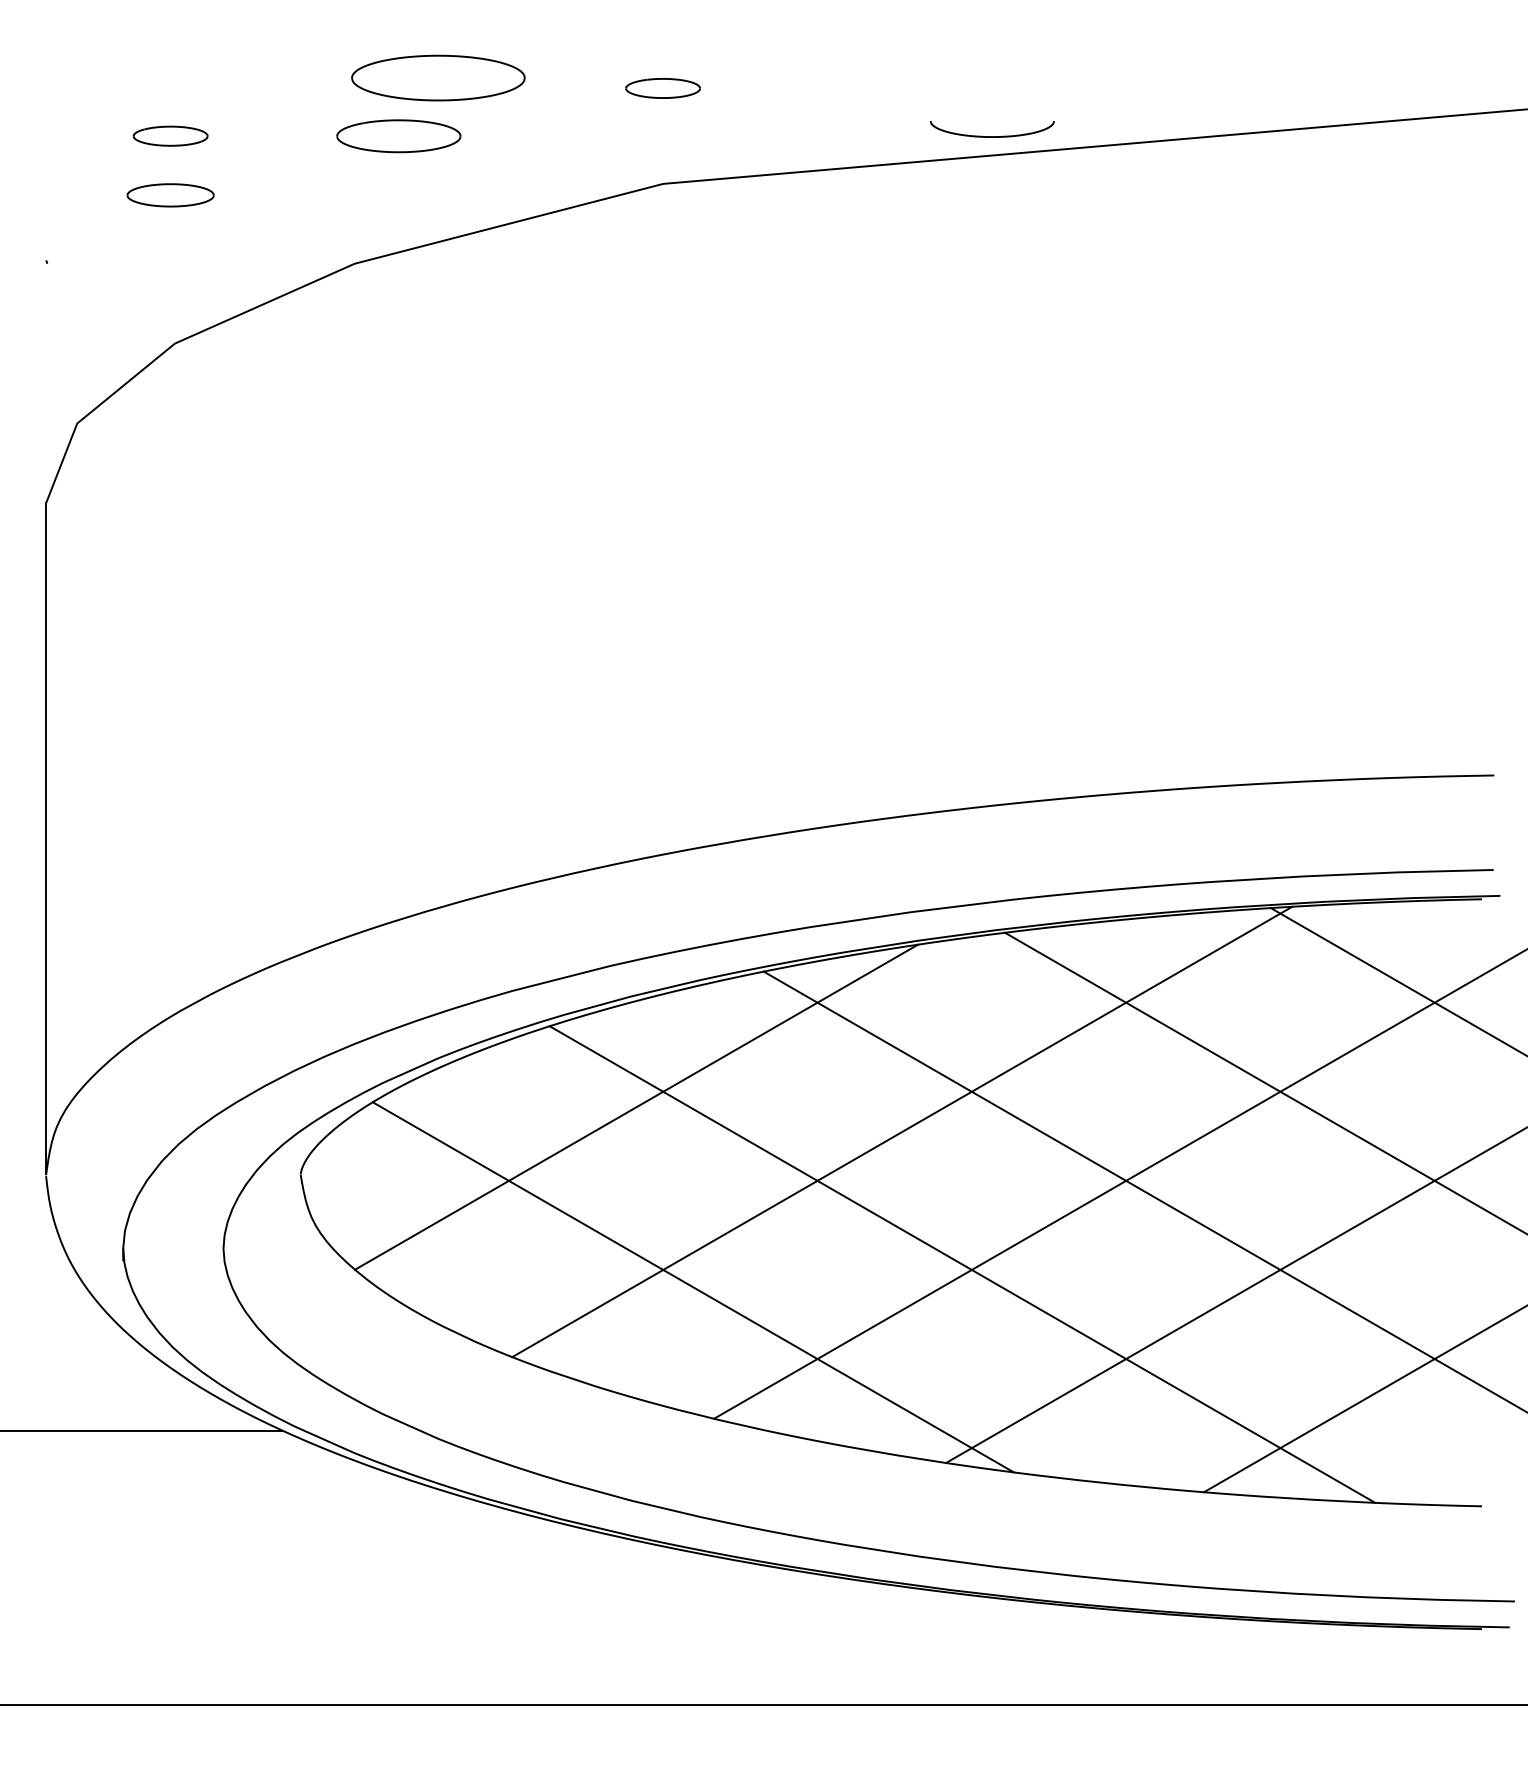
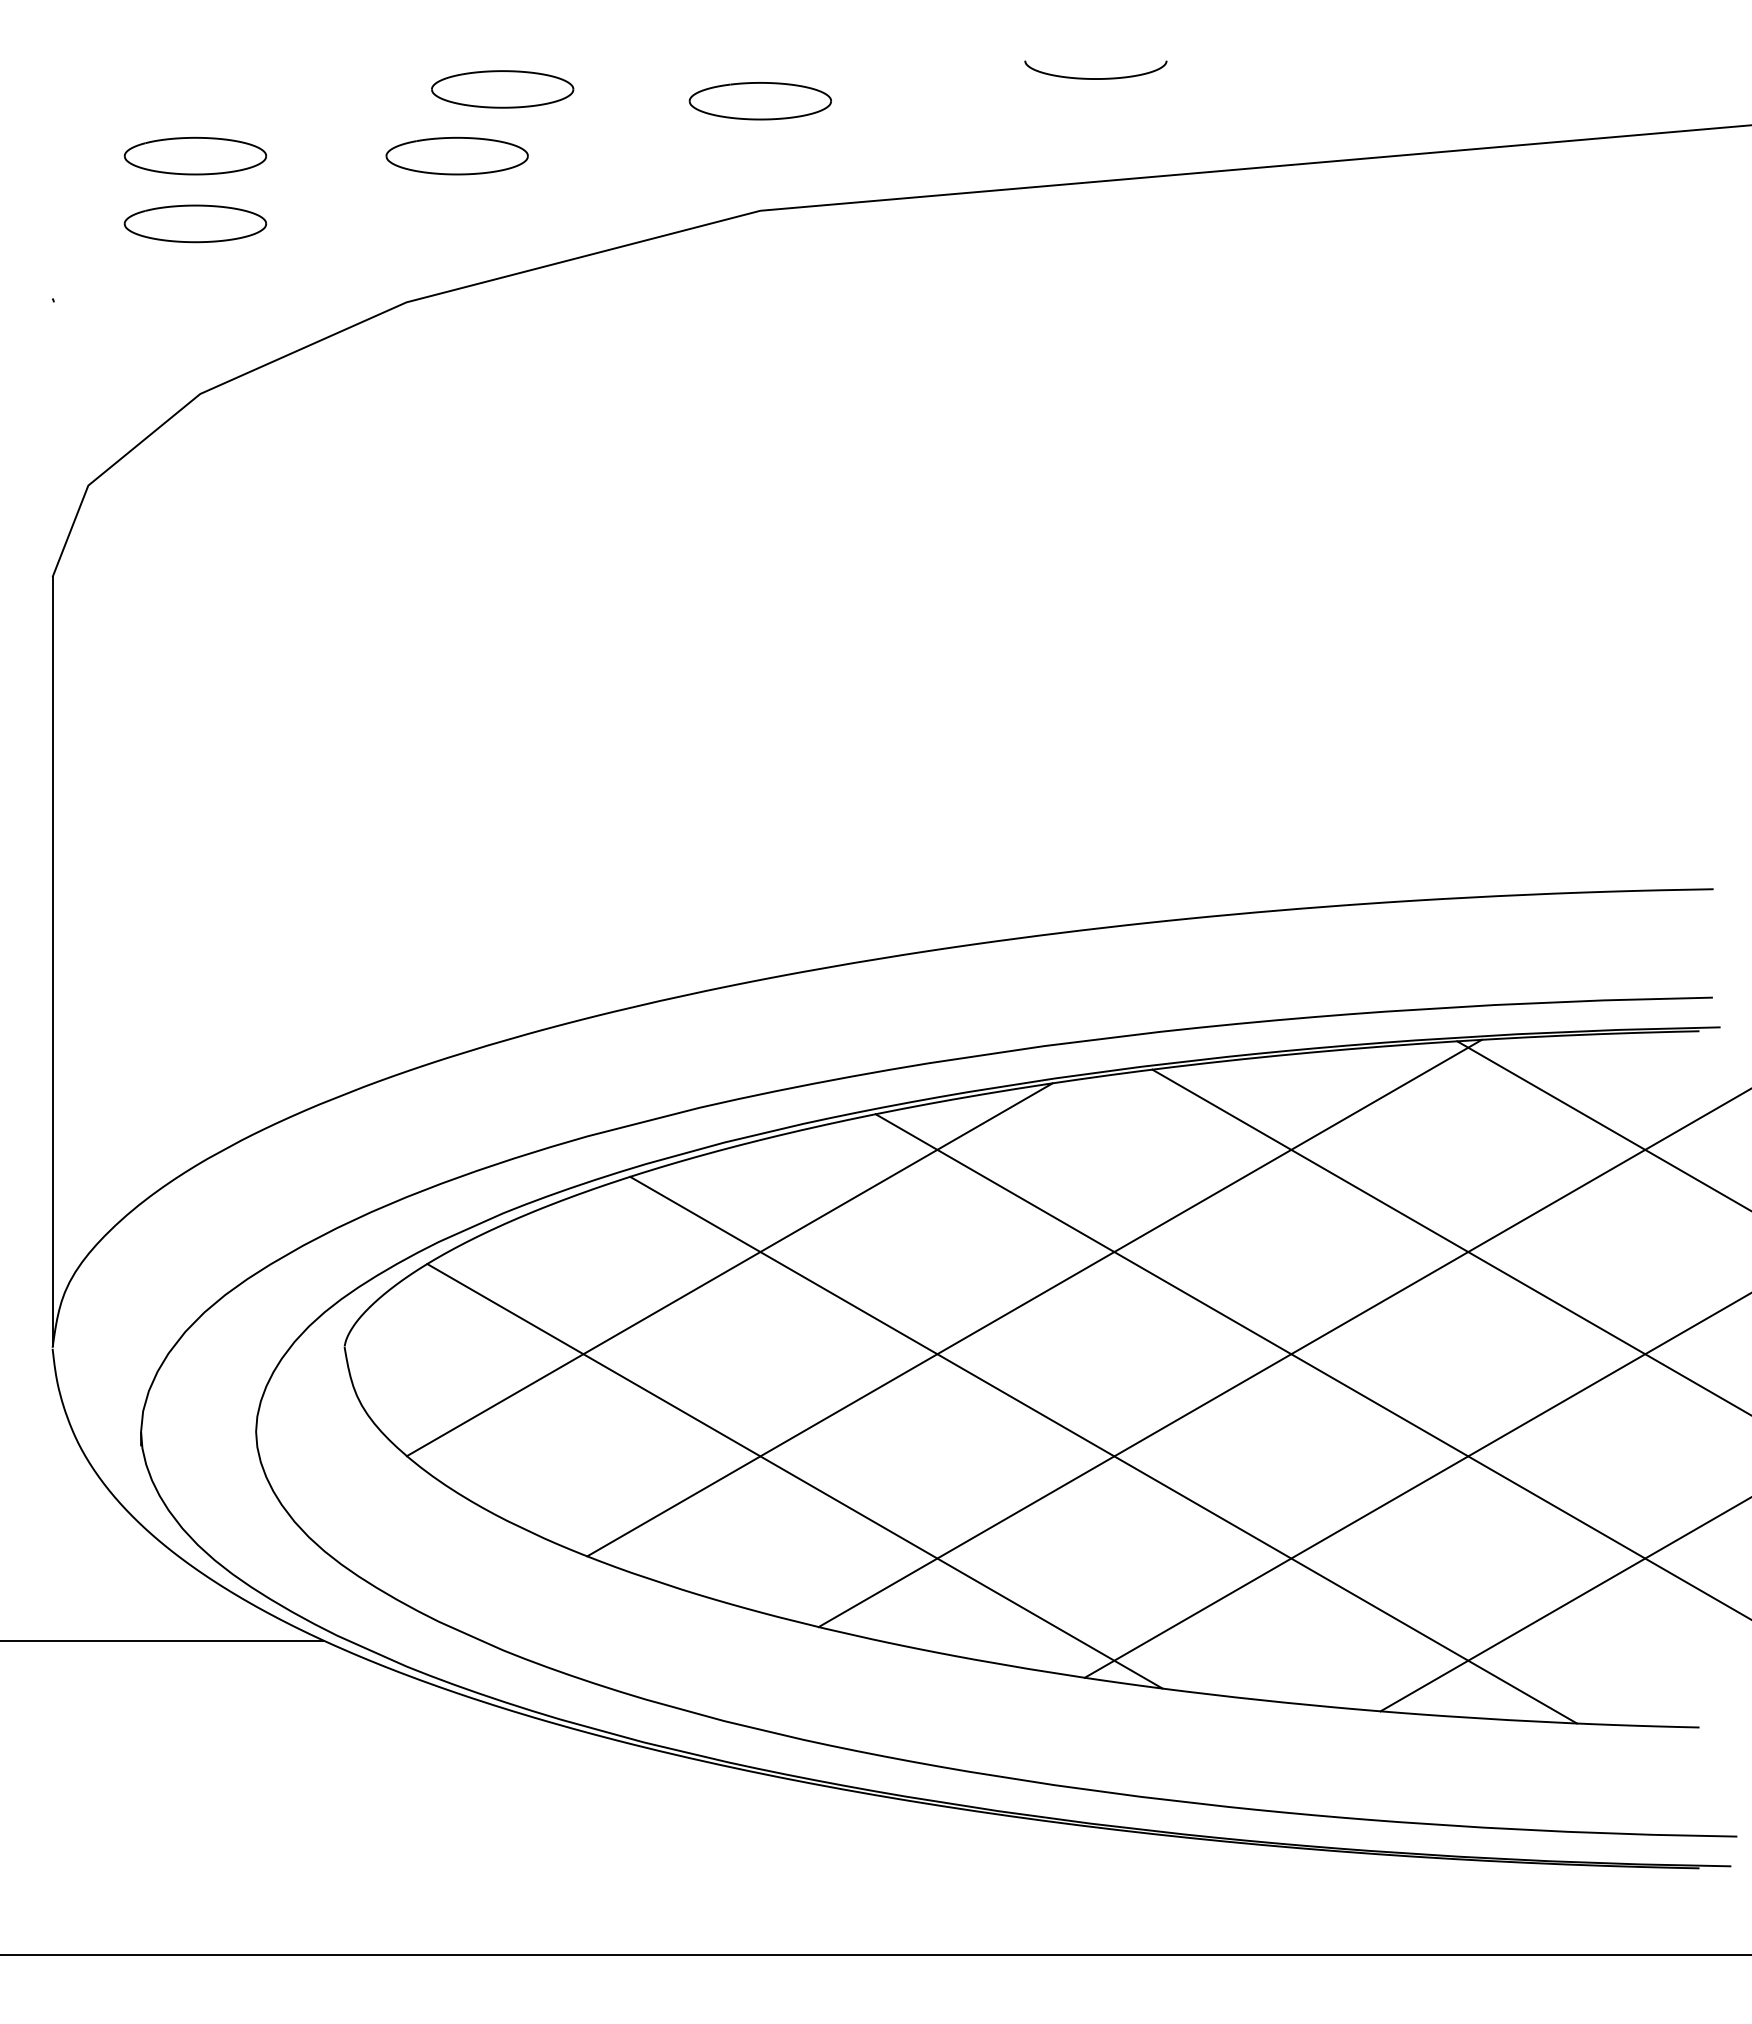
part: (438, 78) -> (502, 89), size x0.71
part: (662, 88) -> (759, 101), size x1.67
part: (170, 135) -> (195, 155), size x1.67
curve: (992, 136) -> (1095, 78), moved
part: (170, 195) -> (195, 223), size x1.43

